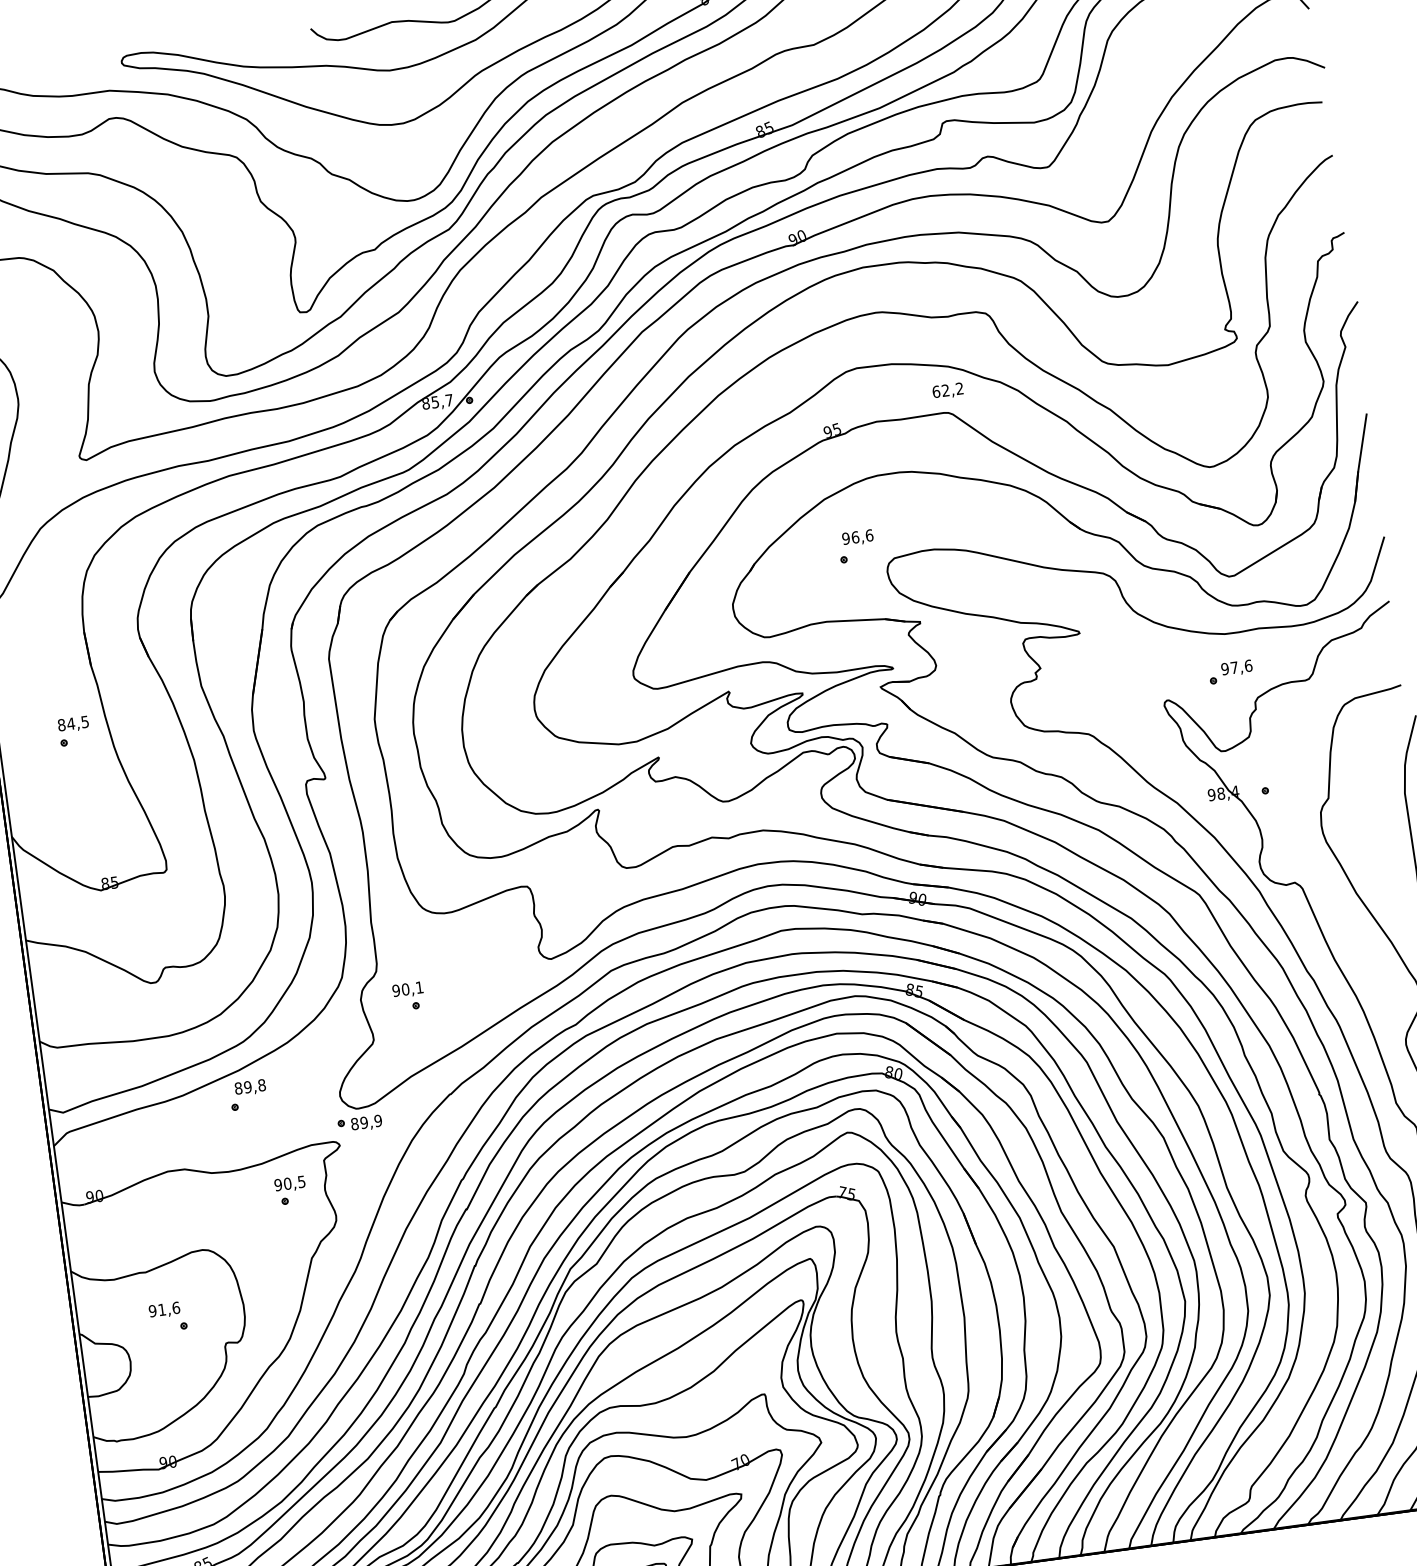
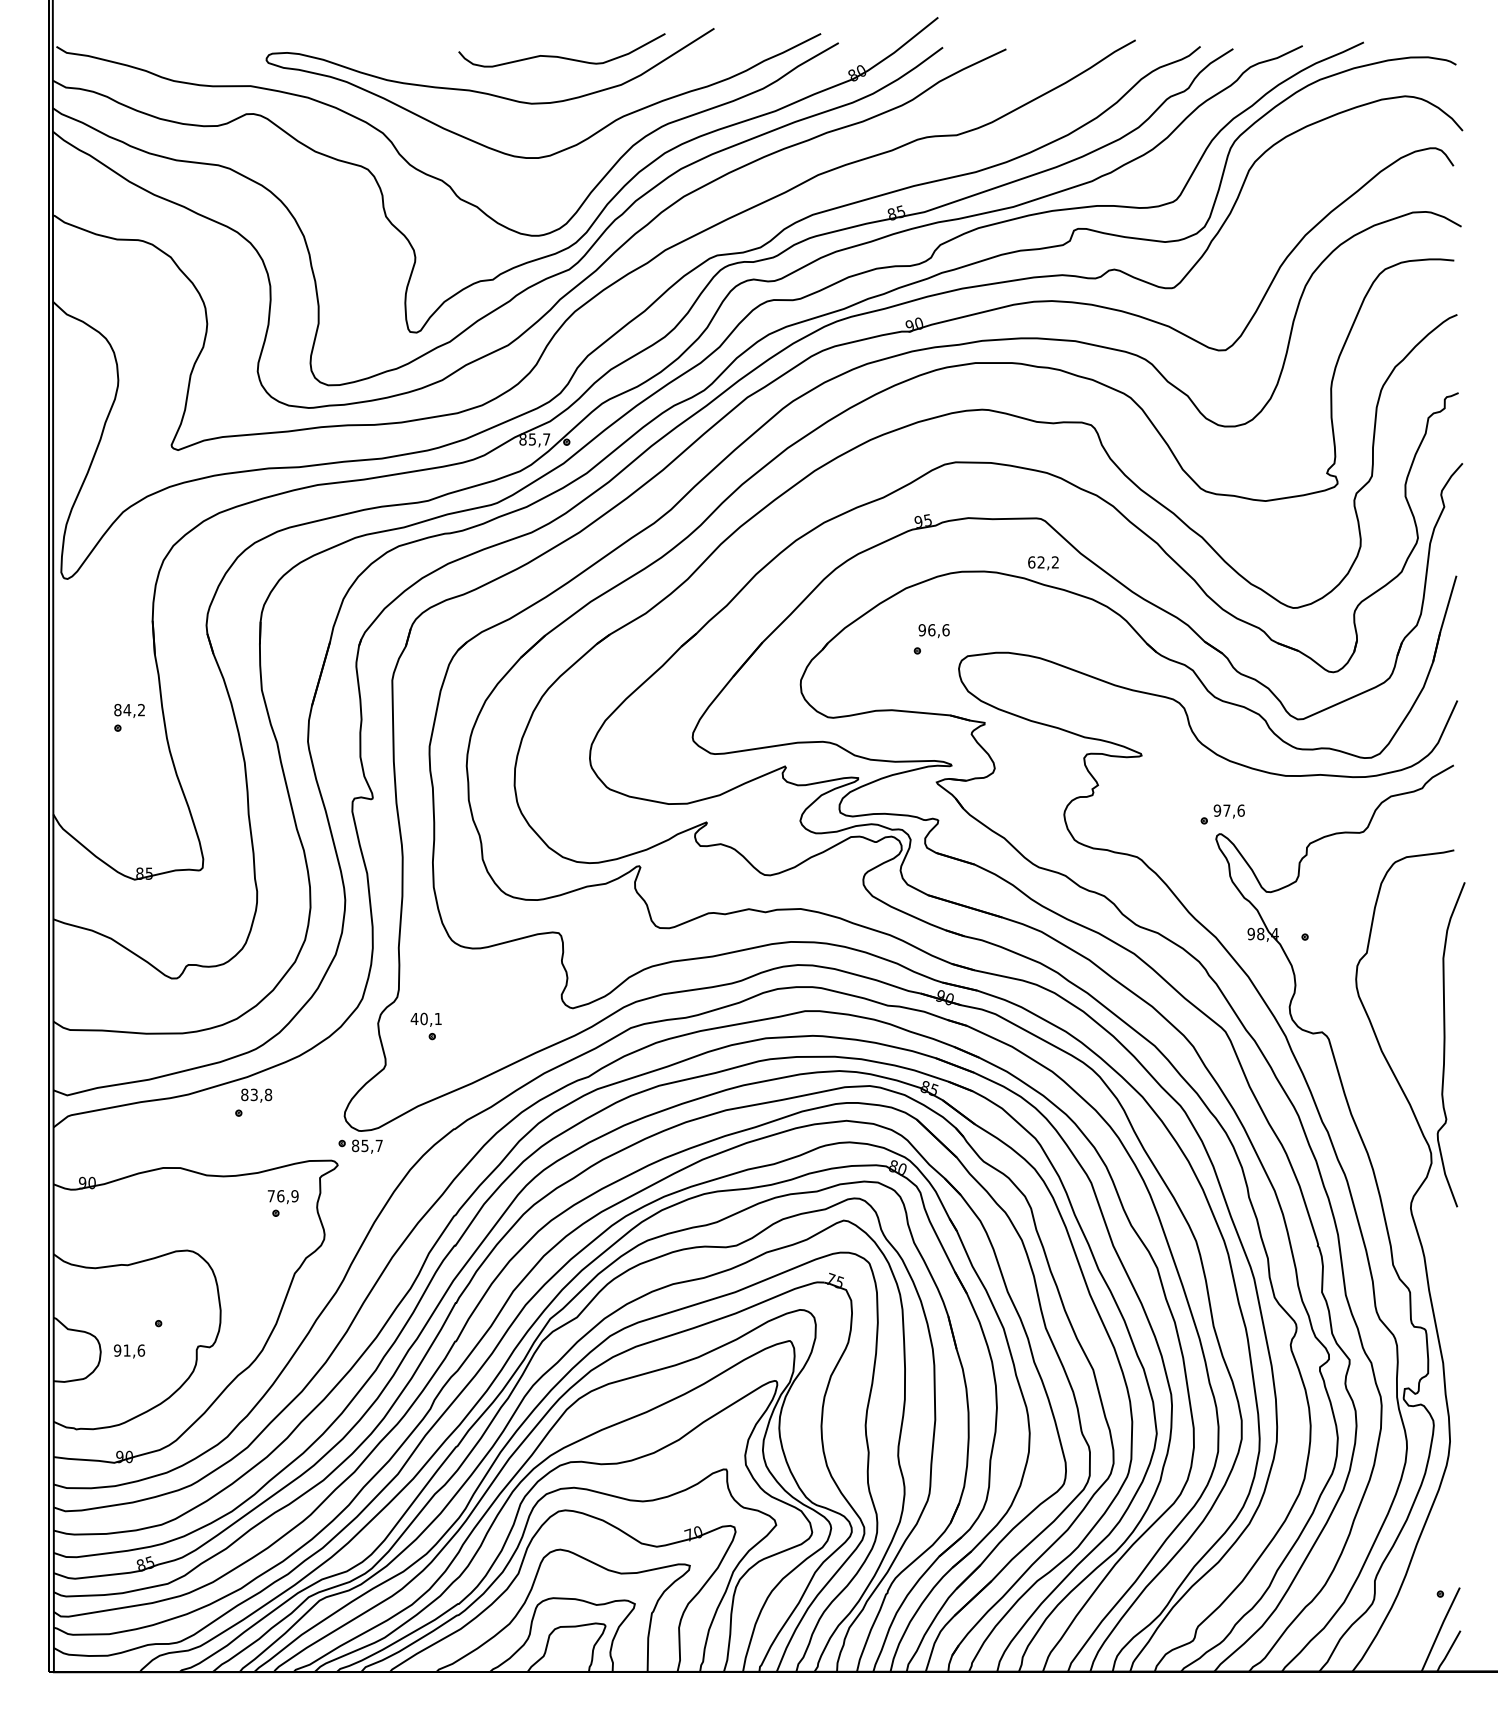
text: (948, 391) -> (1043, 563), moved
part: (1230, 672) -> (1222, 814), moved
text: (84, 721) -> (141, 709), 84,5 -> 84,2
text: (396, 990) -> (414, 1018), 90,1 -> 40,1
text: (247, 1086) -> (253, 1094), 89,8 -> 83,8
text: (370, 1121) -> (371, 1145), 89,9 -> 85,7
text: (289, 1183) -> (282, 1196), 90,5 -> 76,9
text: (164, 1310) -> (129, 1351), moved

